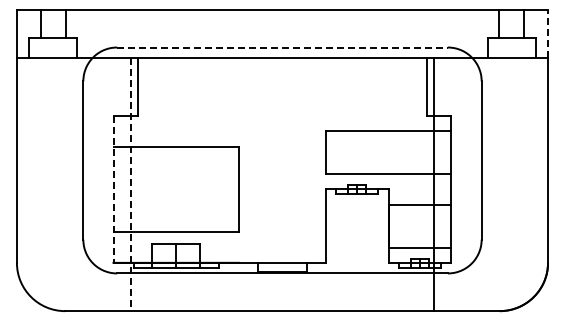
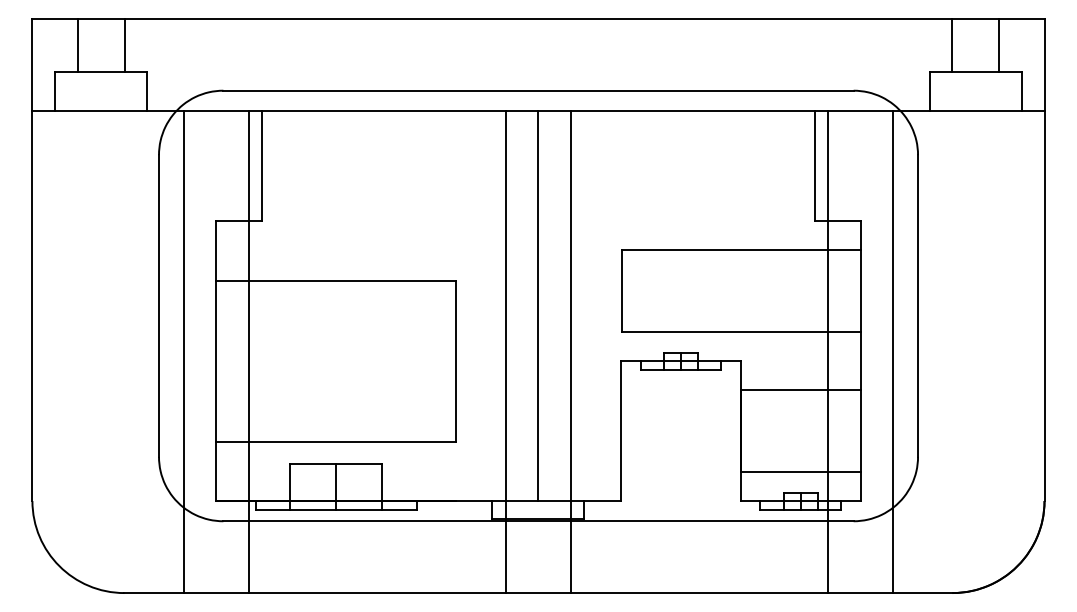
line: (548, 33) -> (1045, 63), dashed -> solid
line: (283, 47) -> (540, 90), dashed -> solid
line: (282, 160) -> (538, 306), added
line: (96, 184) -> (184, 351), added
line: (130, 184) -> (248, 351), dashed -> solid
line: (265, 184) -> (506, 351), added
line: (299, 184) -> (570, 351), added
line: (468, 184) -> (892, 351), added
line: (113, 189) -> (216, 361), dashed -> solid

